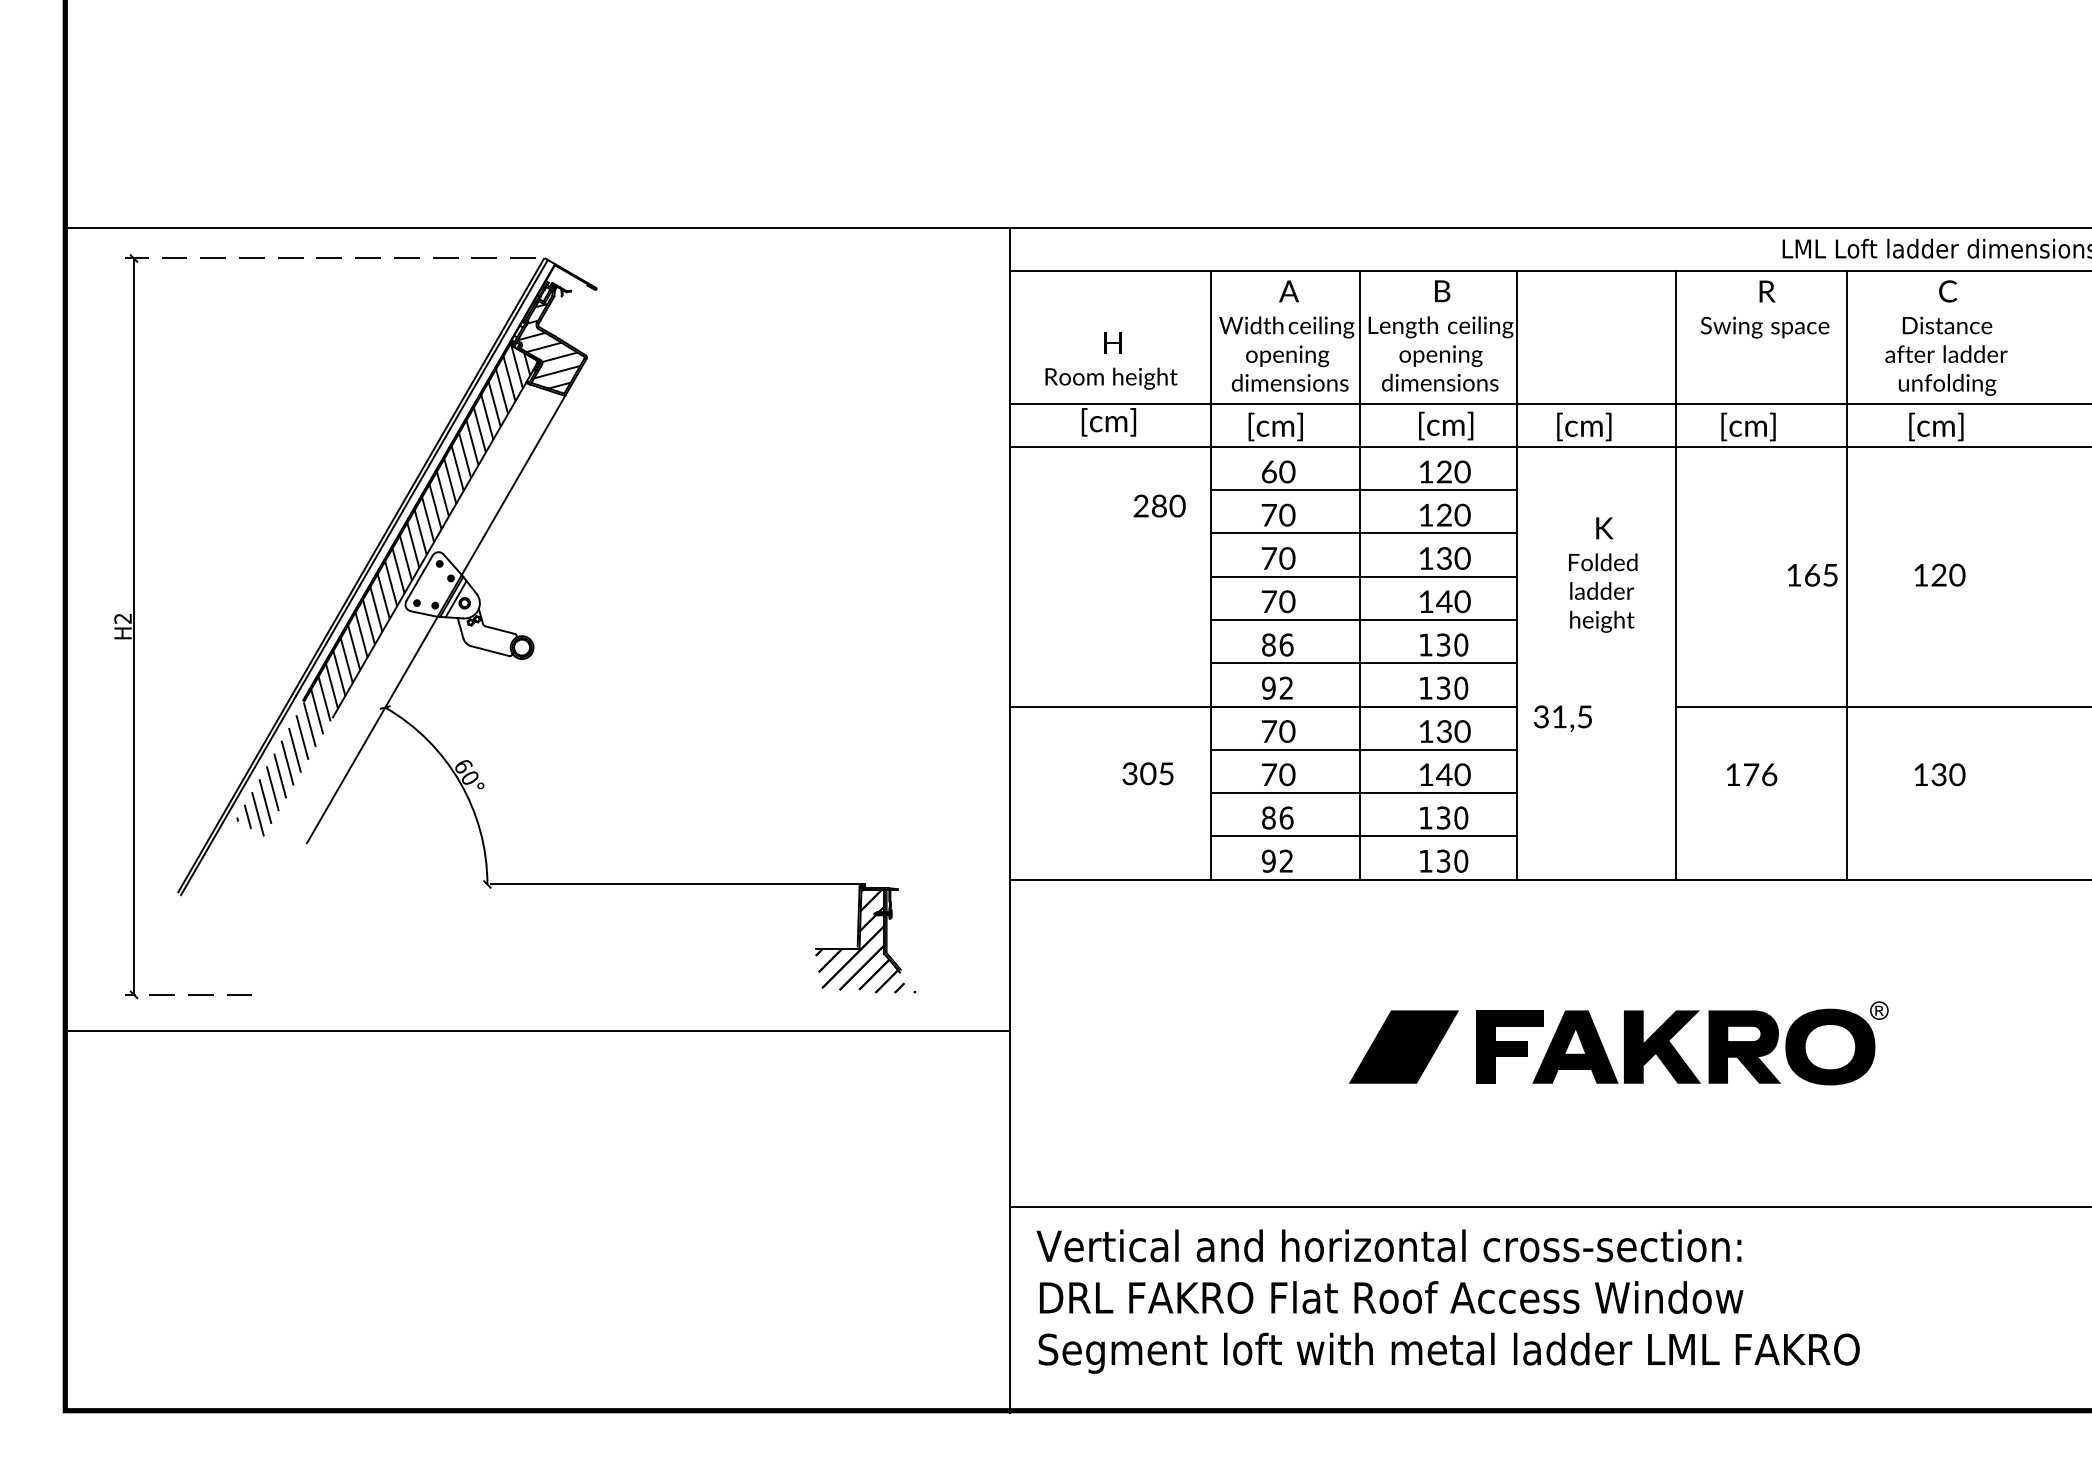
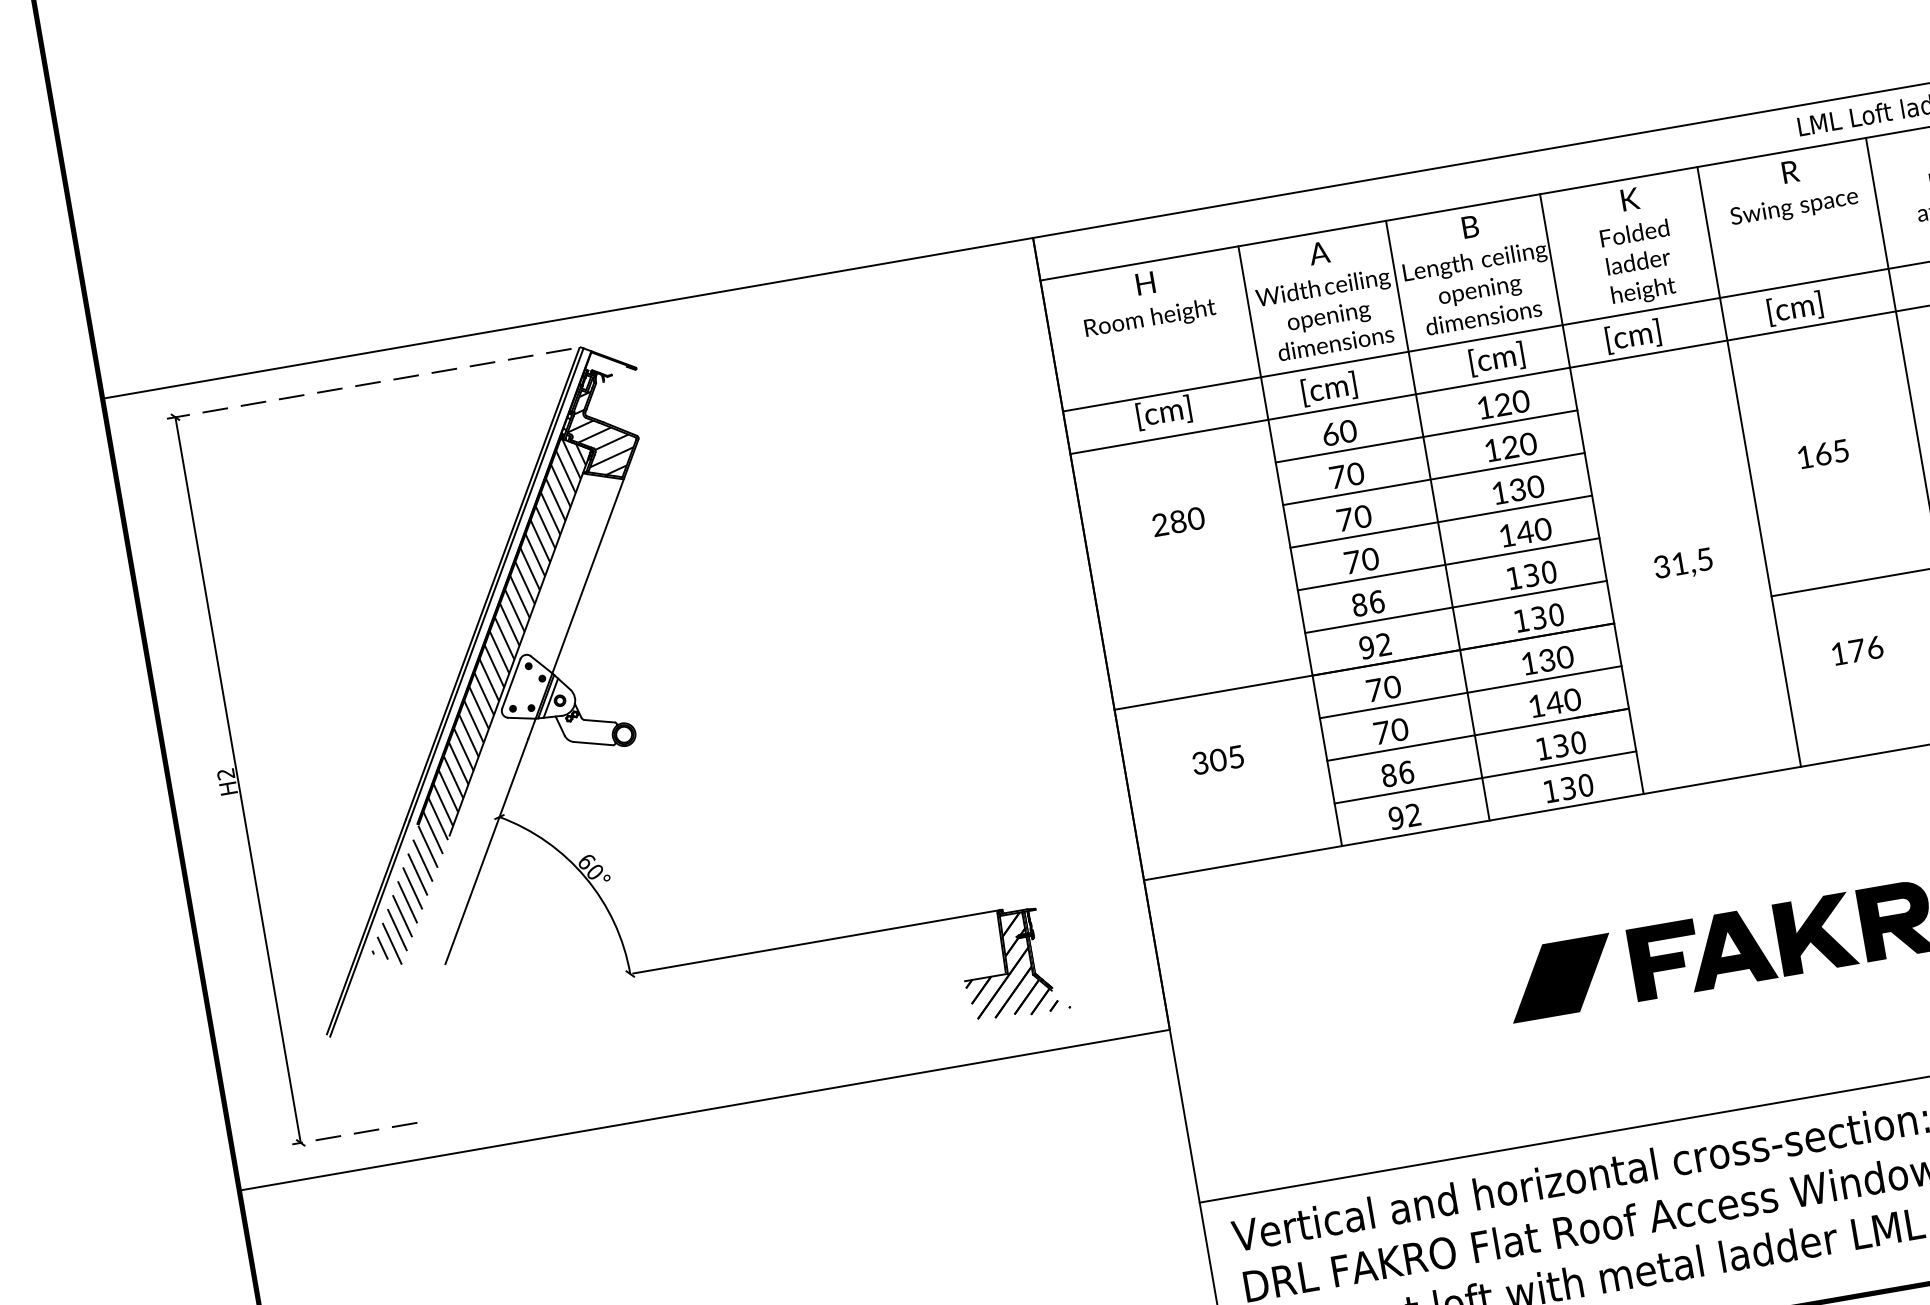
text: (1111, 360) -> (1147, 301), moved
text: (1159, 505) -> (1178, 521), moved
text: (1603, 574) -> (1636, 245), moved
text: (1812, 575) -> (1823, 454), moved
text: (1562, 718) -> (1683, 564), moved
text: (1147, 773) -> (1217, 759), moved

